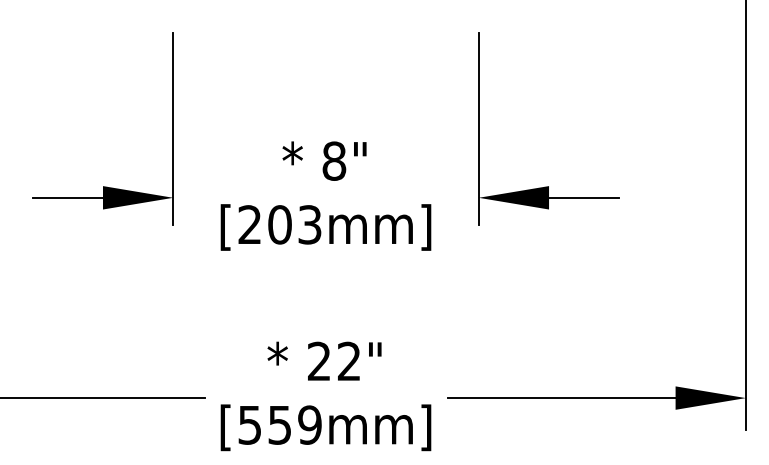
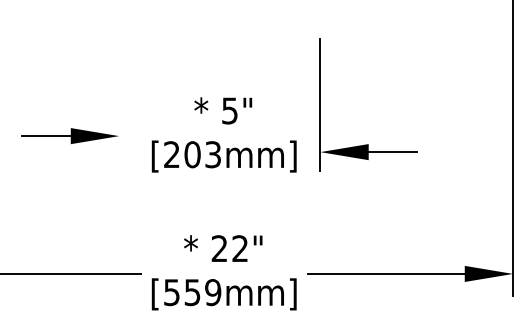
line: (173, 128) -> (119, 88), removed
text: (335, 160) -> (230, 110), 8" -> 5"
part: (548, 186) -> (368, 144), moved

